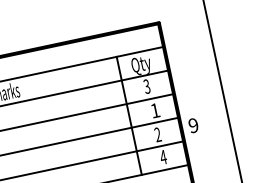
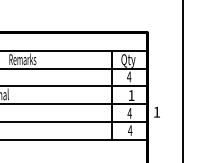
text: (147, 85) -> (129, 76), 3 -> 4
text: (192, 124) -> (156, 111), 9 -> 1
text: (157, 134) -> (129, 113), 2 -> 4

